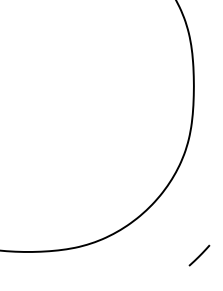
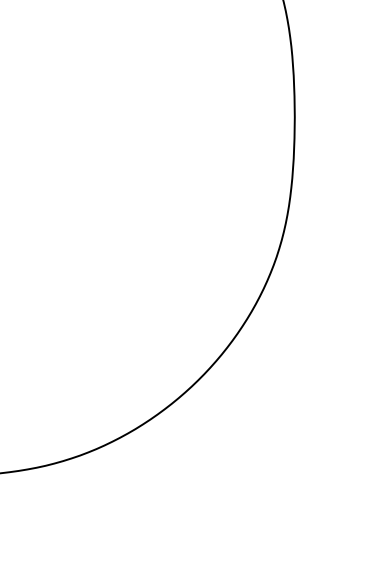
line: (199, 255) -> (306, 484), removed

